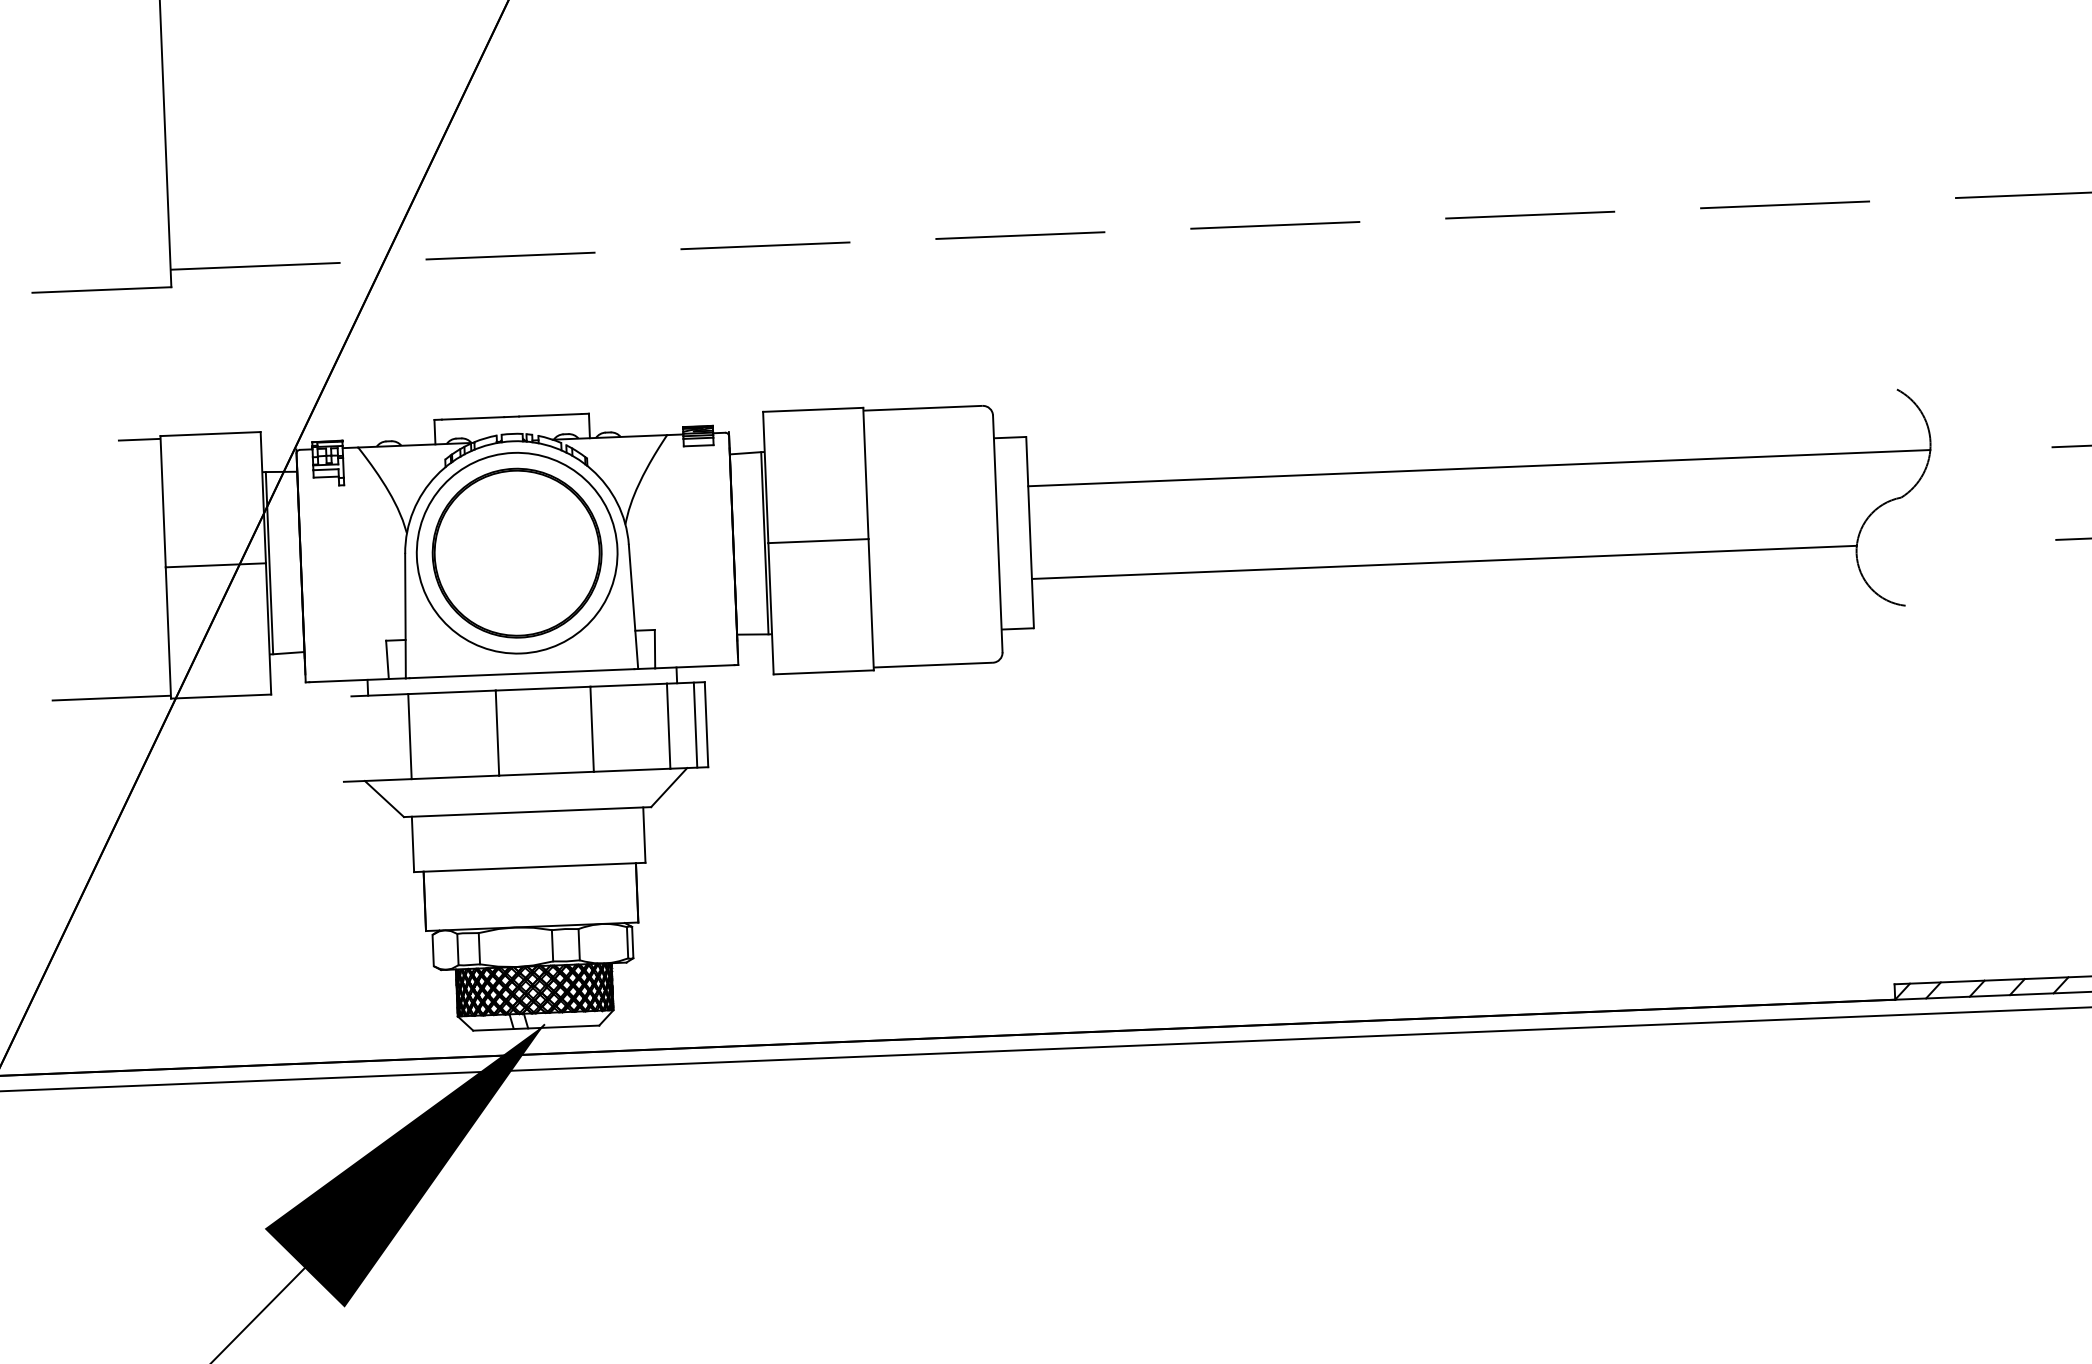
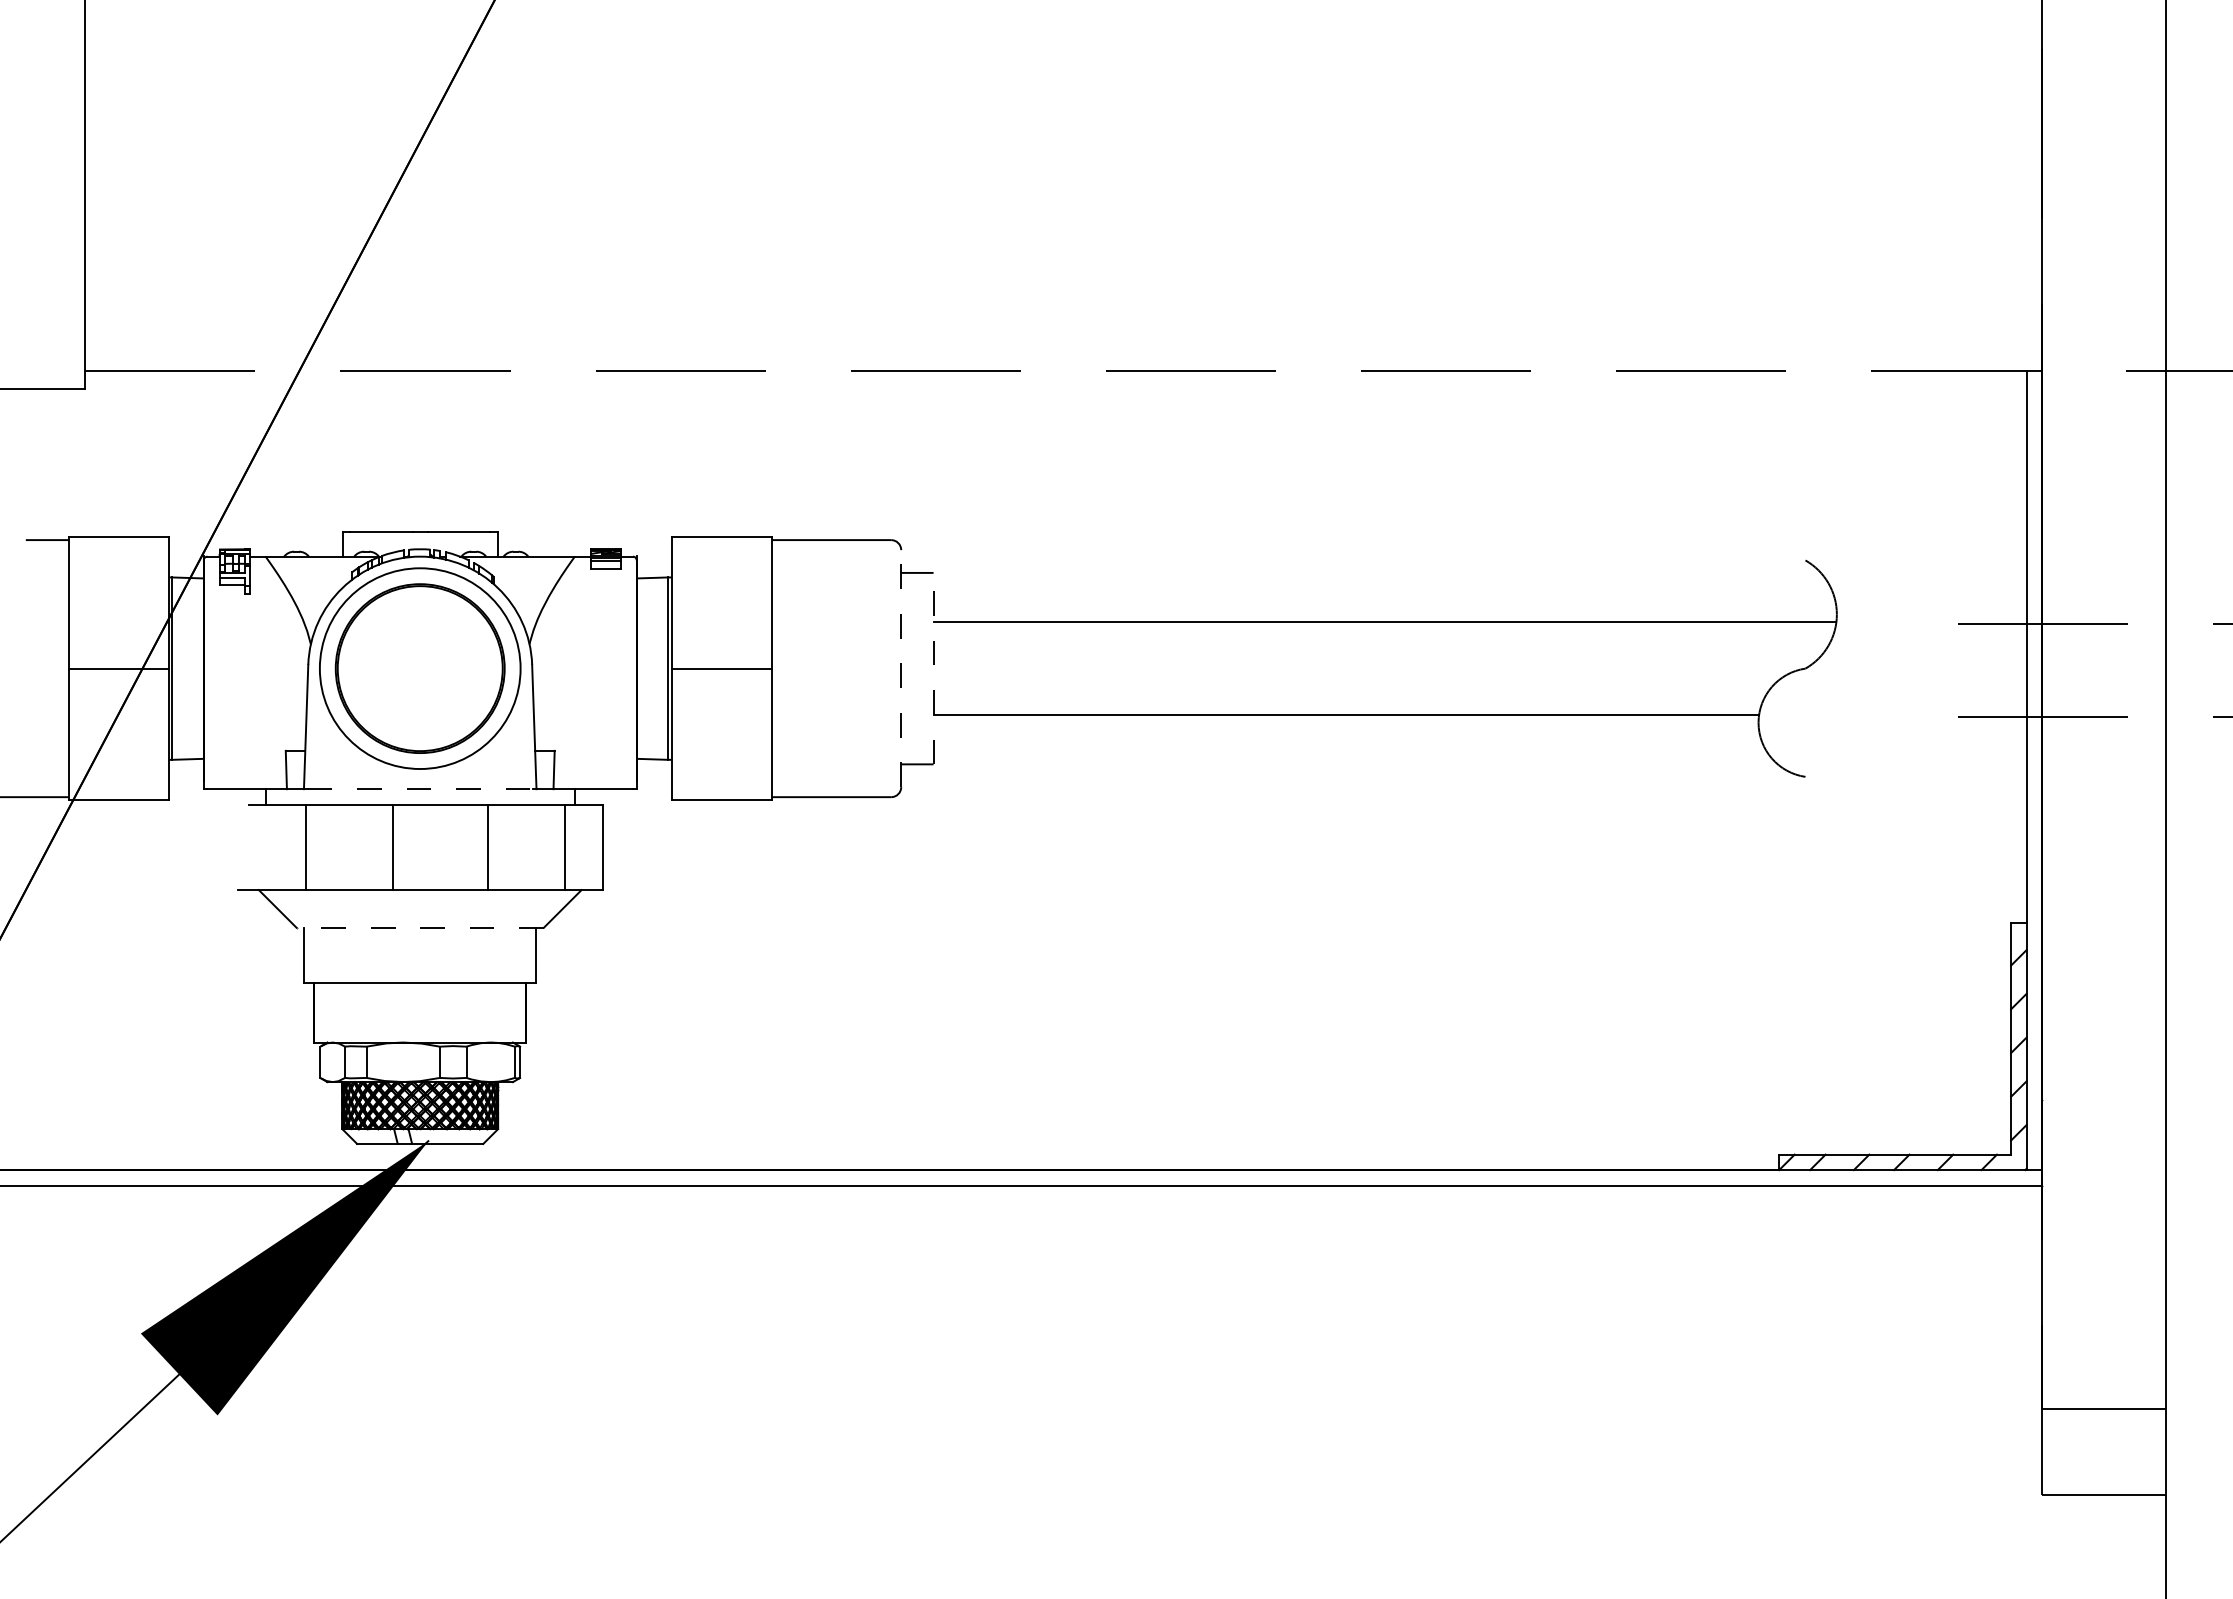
line: (1030, 532) -> (933, 668), solid -> dashed
line: (998, 533) -> (901, 668), solid -> dashed
line: (522, 673) -> (420, 789), solid -> dashed
line: (695, 725) -> (591, 847), removed
line: (527, 811) -> (420, 927), solid -> dashed

